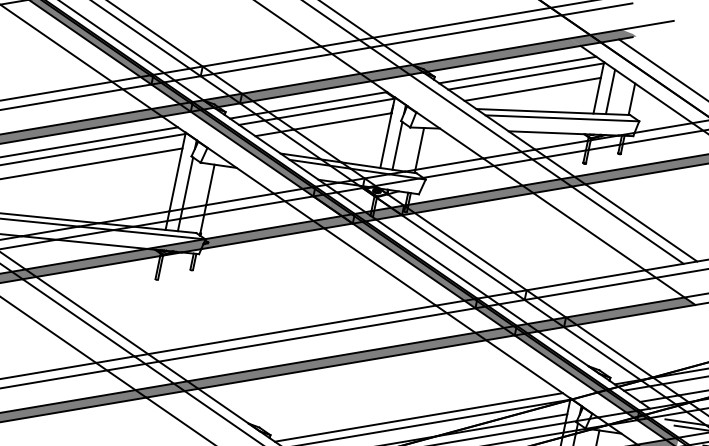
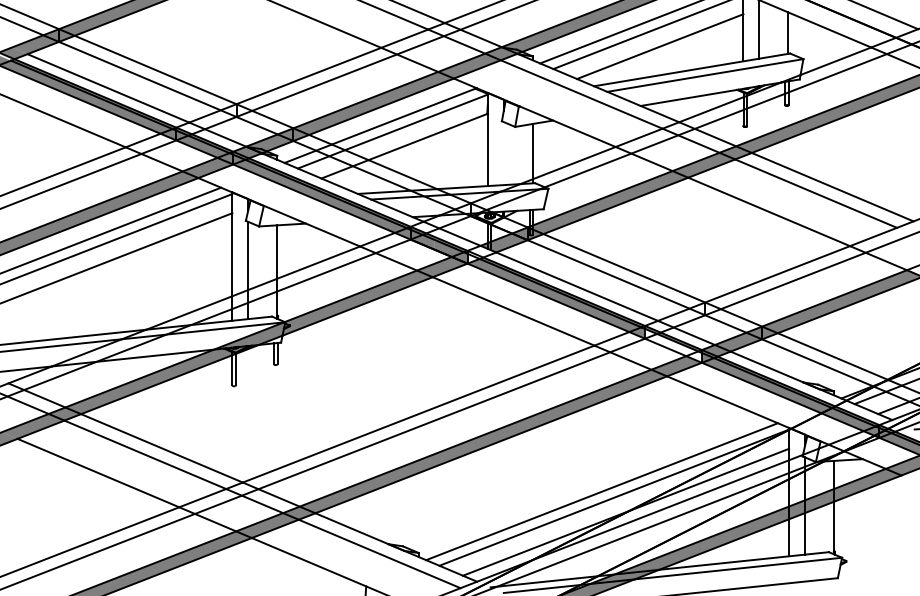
line: (397, 145) -> (503, 153), removed
fill: (364, 218) -> (481, 254), removed
fill: (495, 317) -> (673, 345), removed

